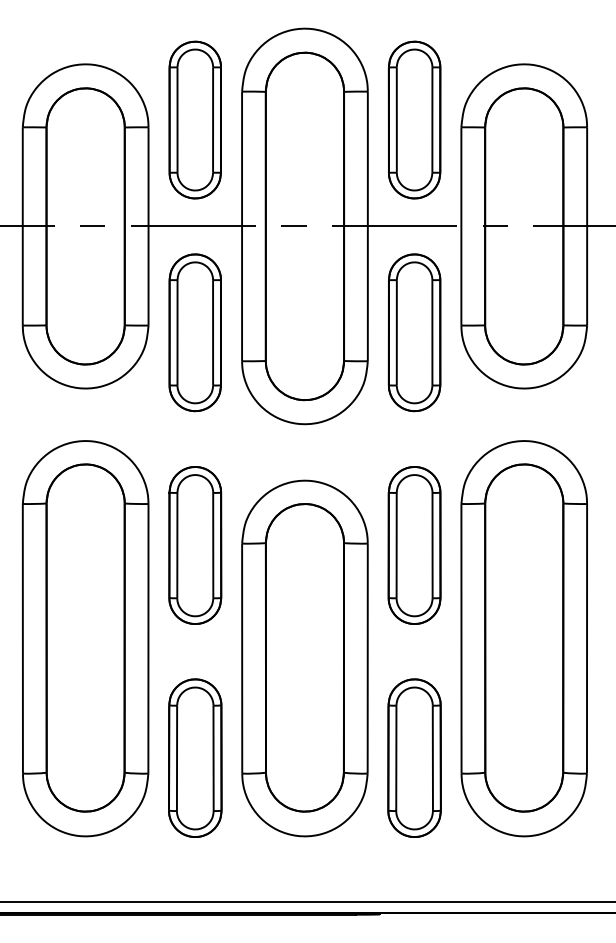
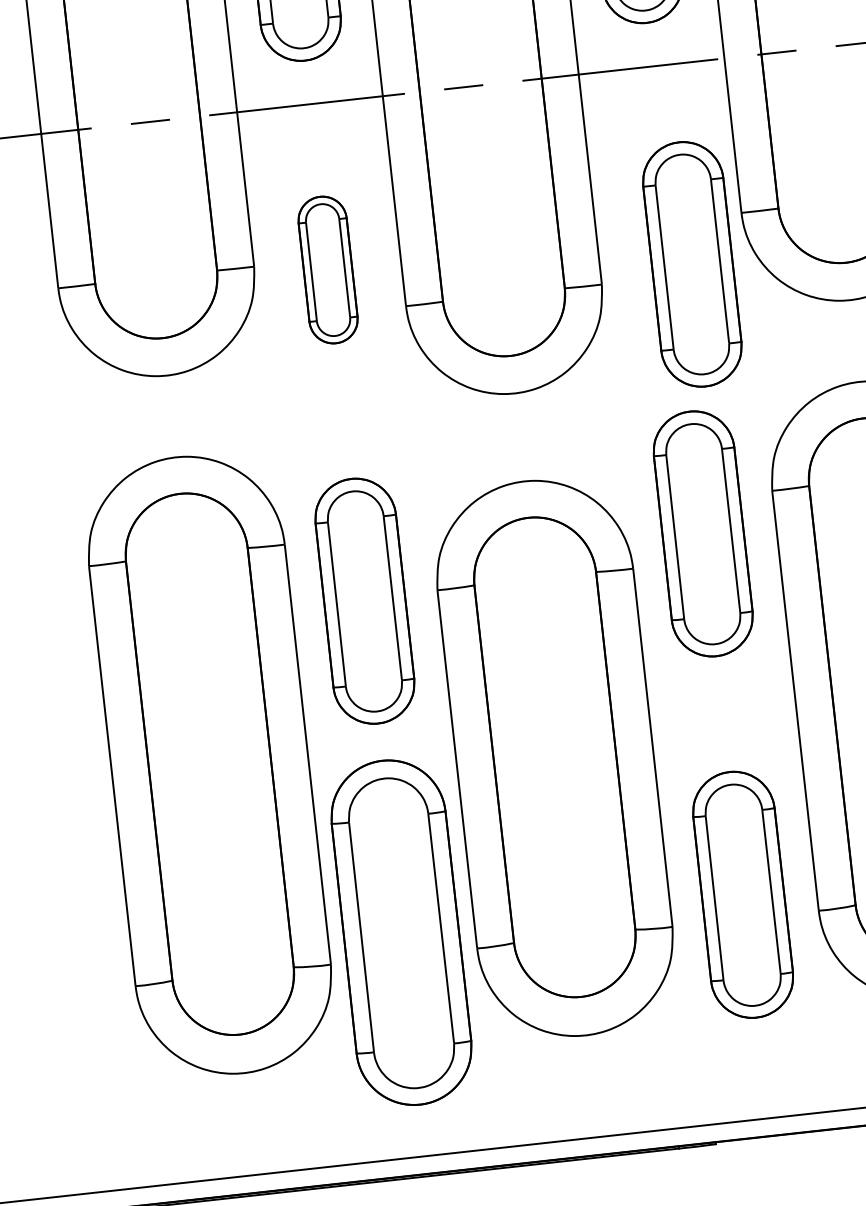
part: (194, 332) -> (326, 269), size x0.6
part: (414, 332) -> (692, 263), moved
part: (414, 545) -> (703, 533), moved
part: (195, 757) -> (401, 931), size x1.4

